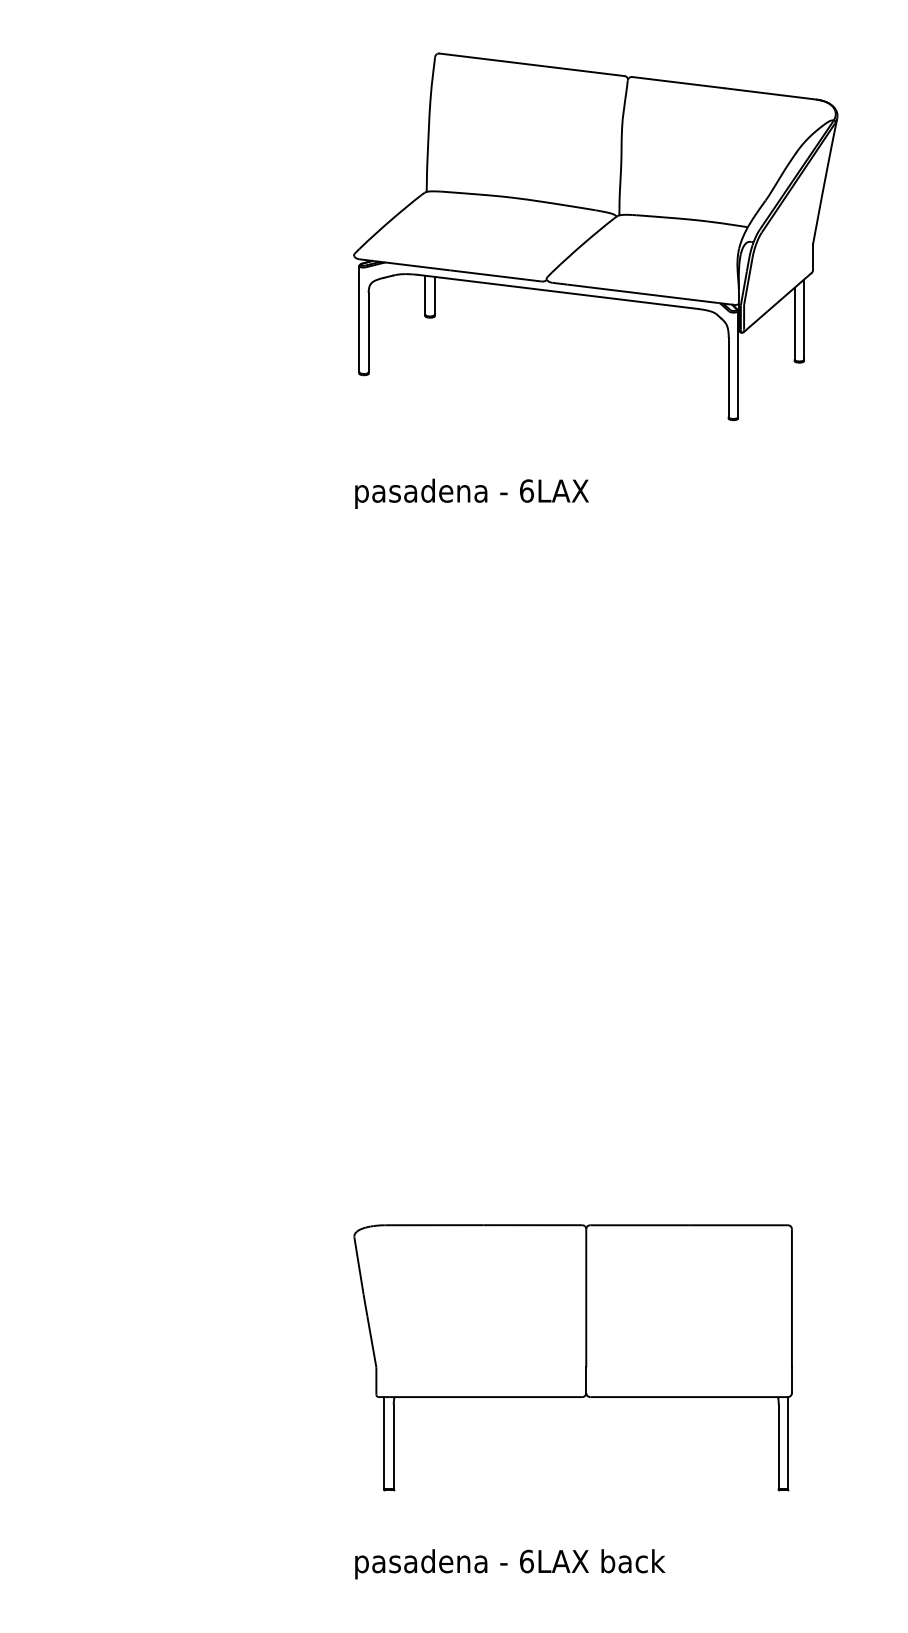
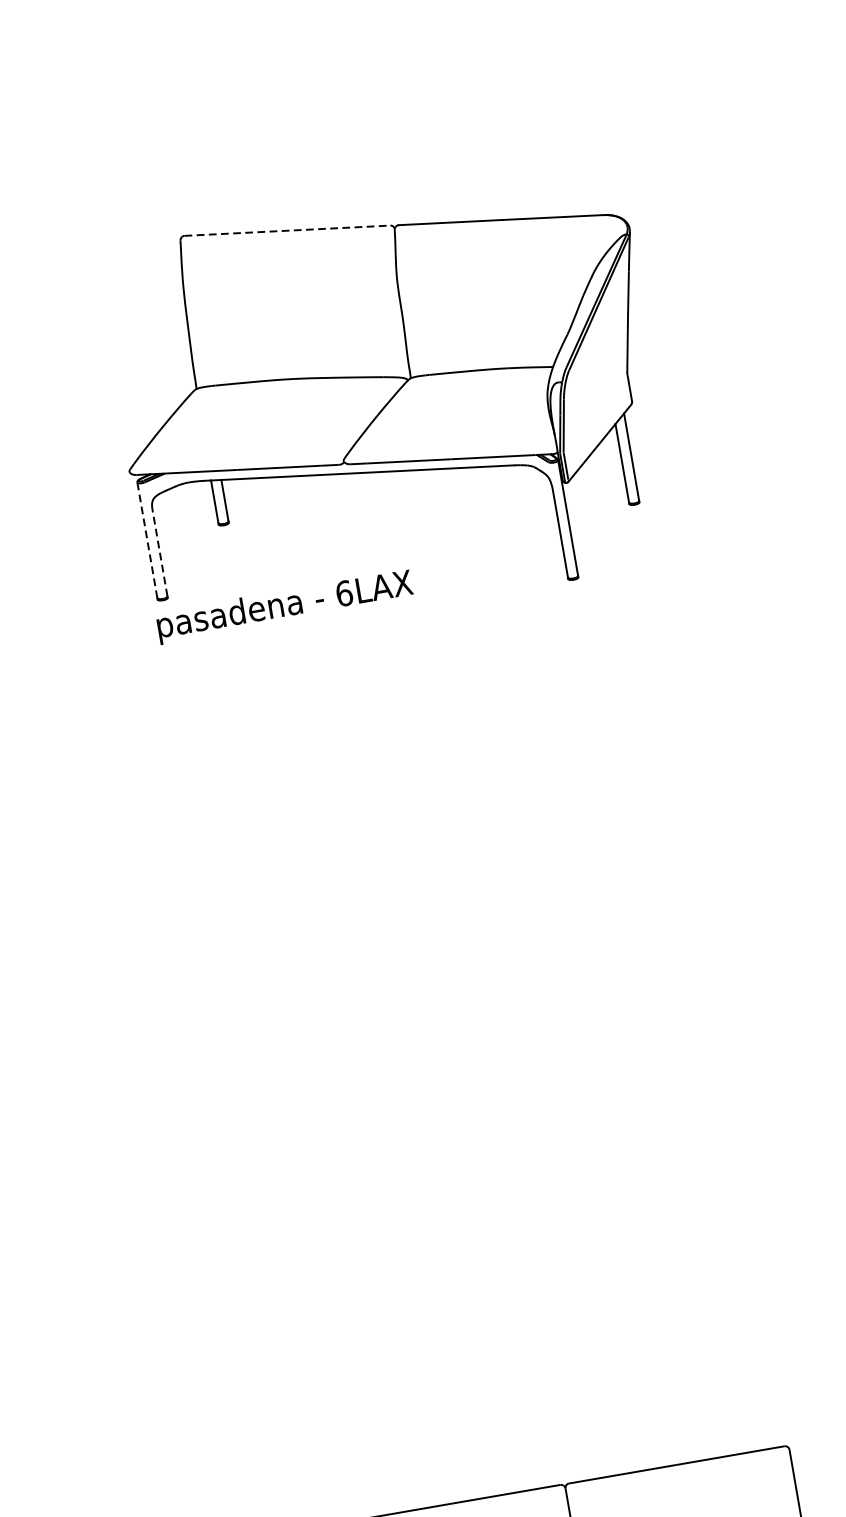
line: (532, 64) -> (287, 230), solid -> dashed
line: (359, 318) -> (147, 539), solid -> dashed
line: (368, 332) -> (159, 552), solid -> dashed
text: (471, 493) -> (284, 606), moved

